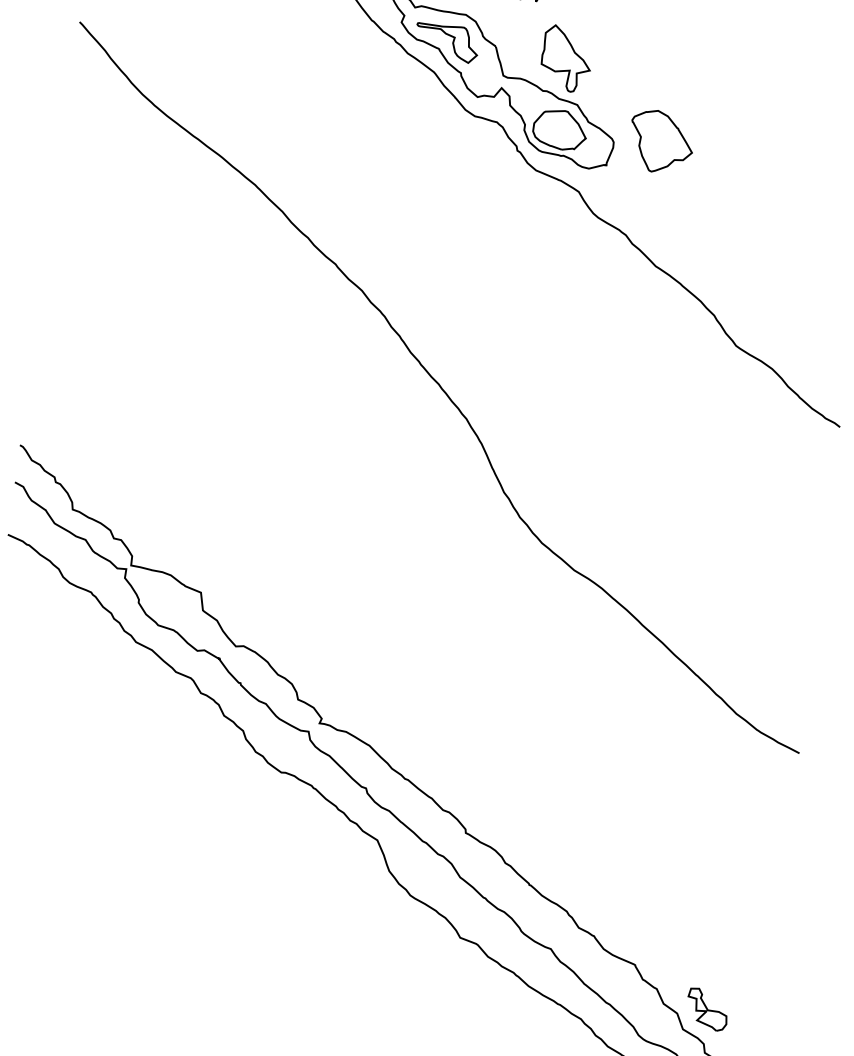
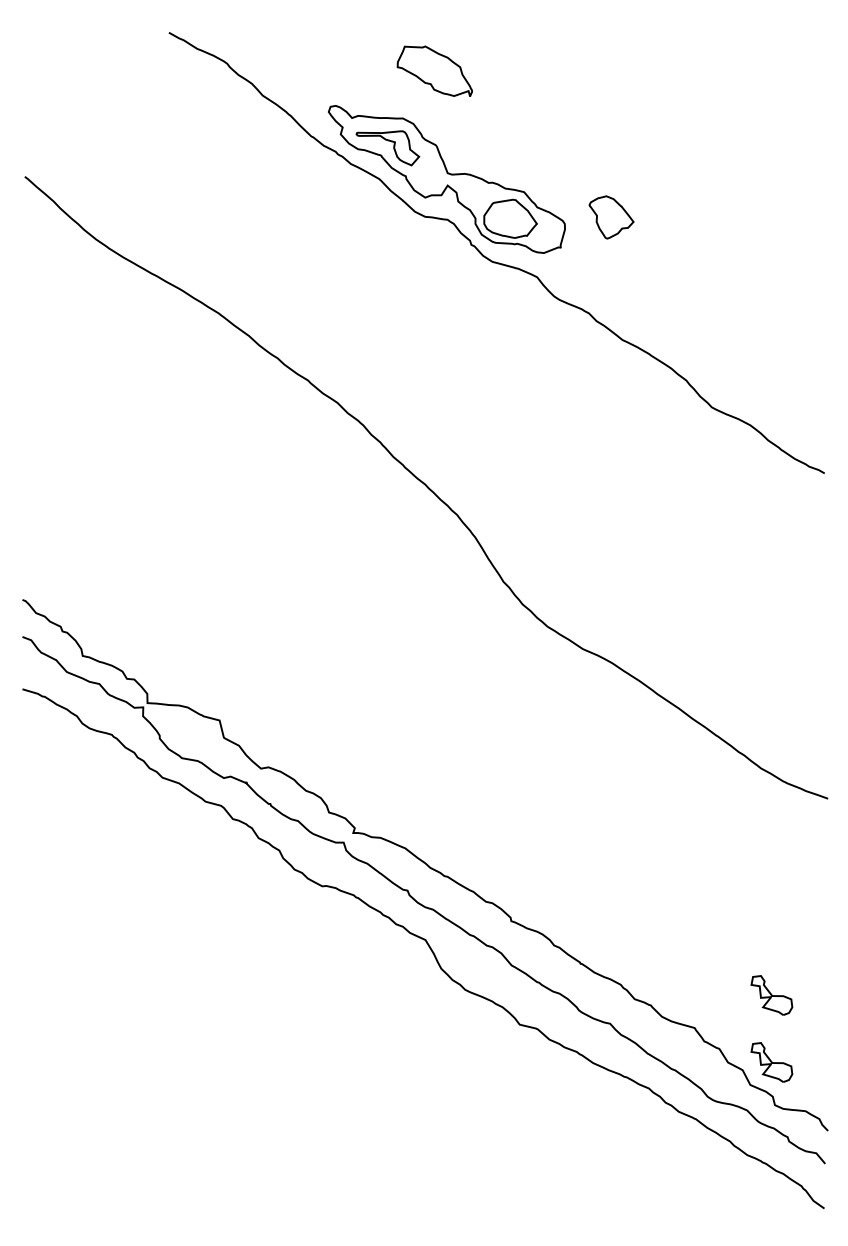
part: (566, 58) -> (507, 147), removed
part: (661, 142) -> (611, 217), size x0.7
part: (716, 942) -> (771, 995), added

